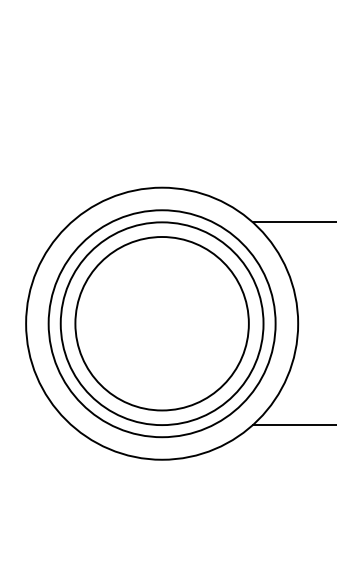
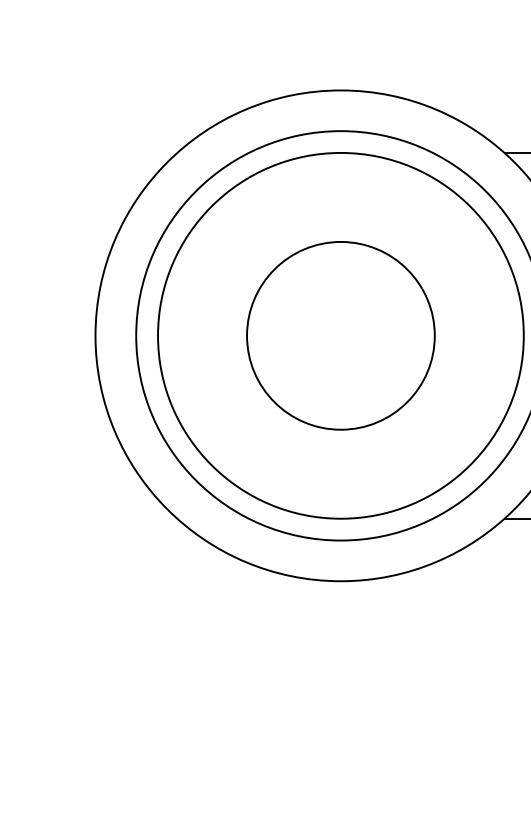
circle: (161, 323) -> (339, 335), size x0.6

